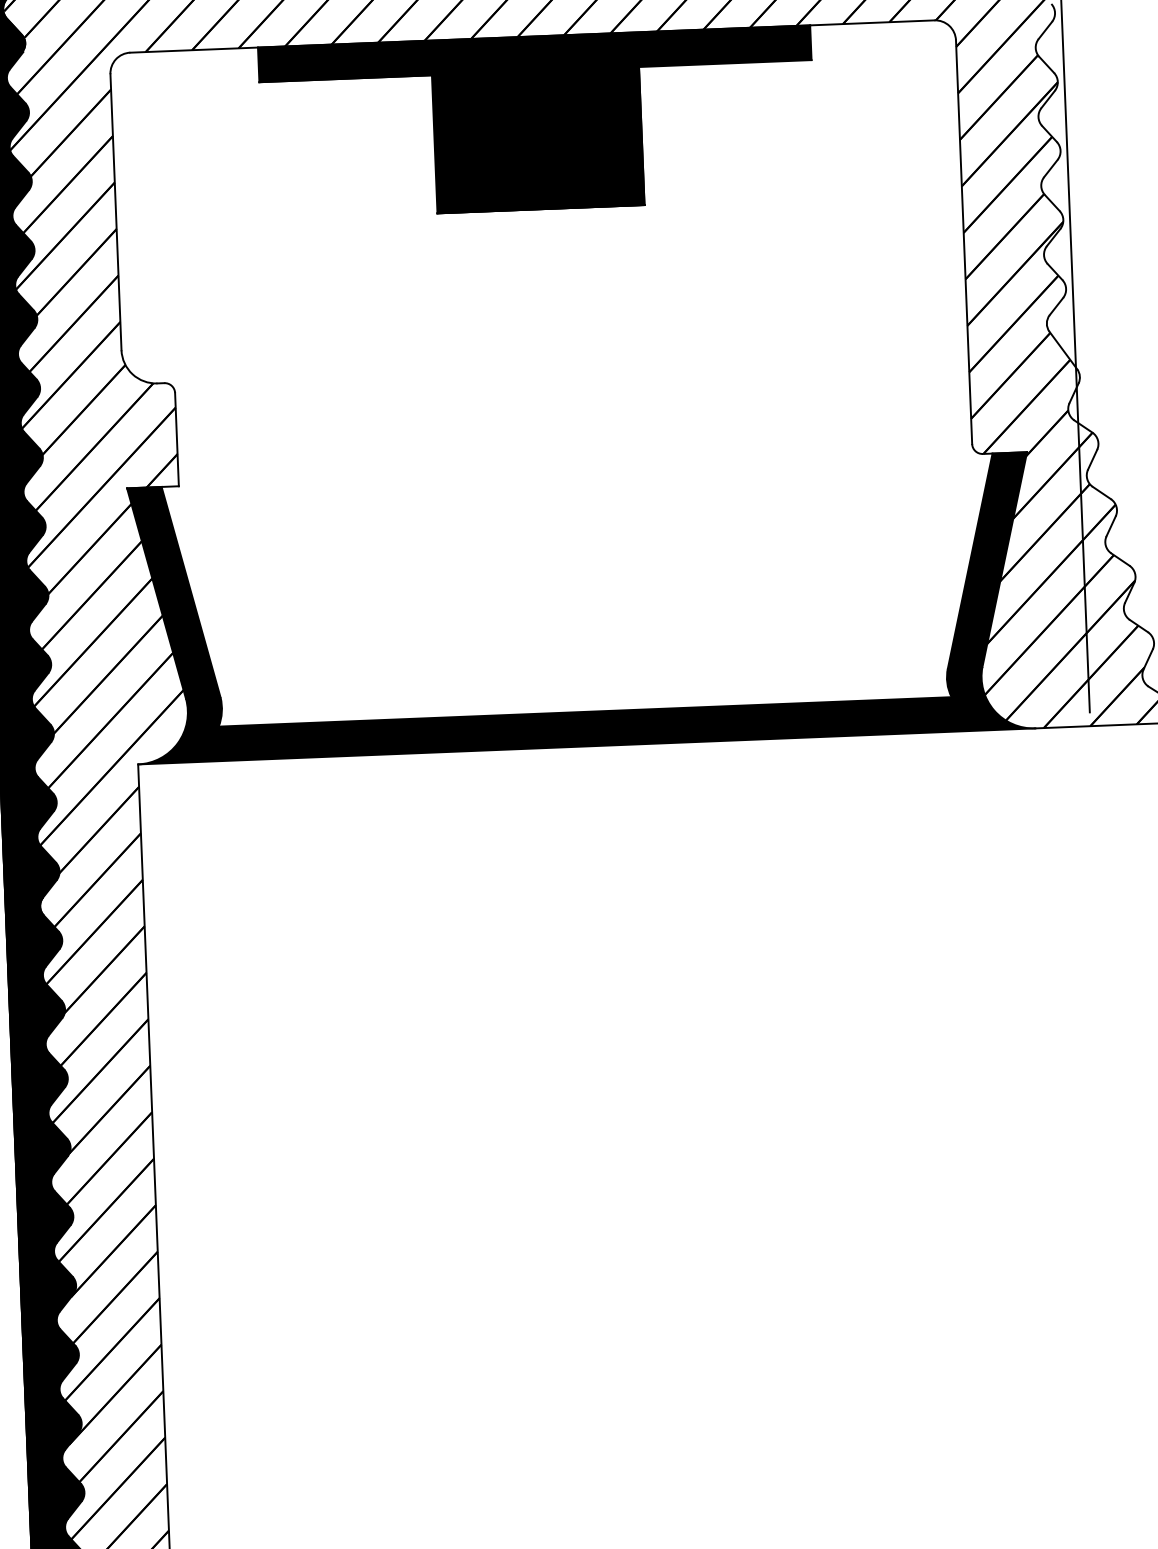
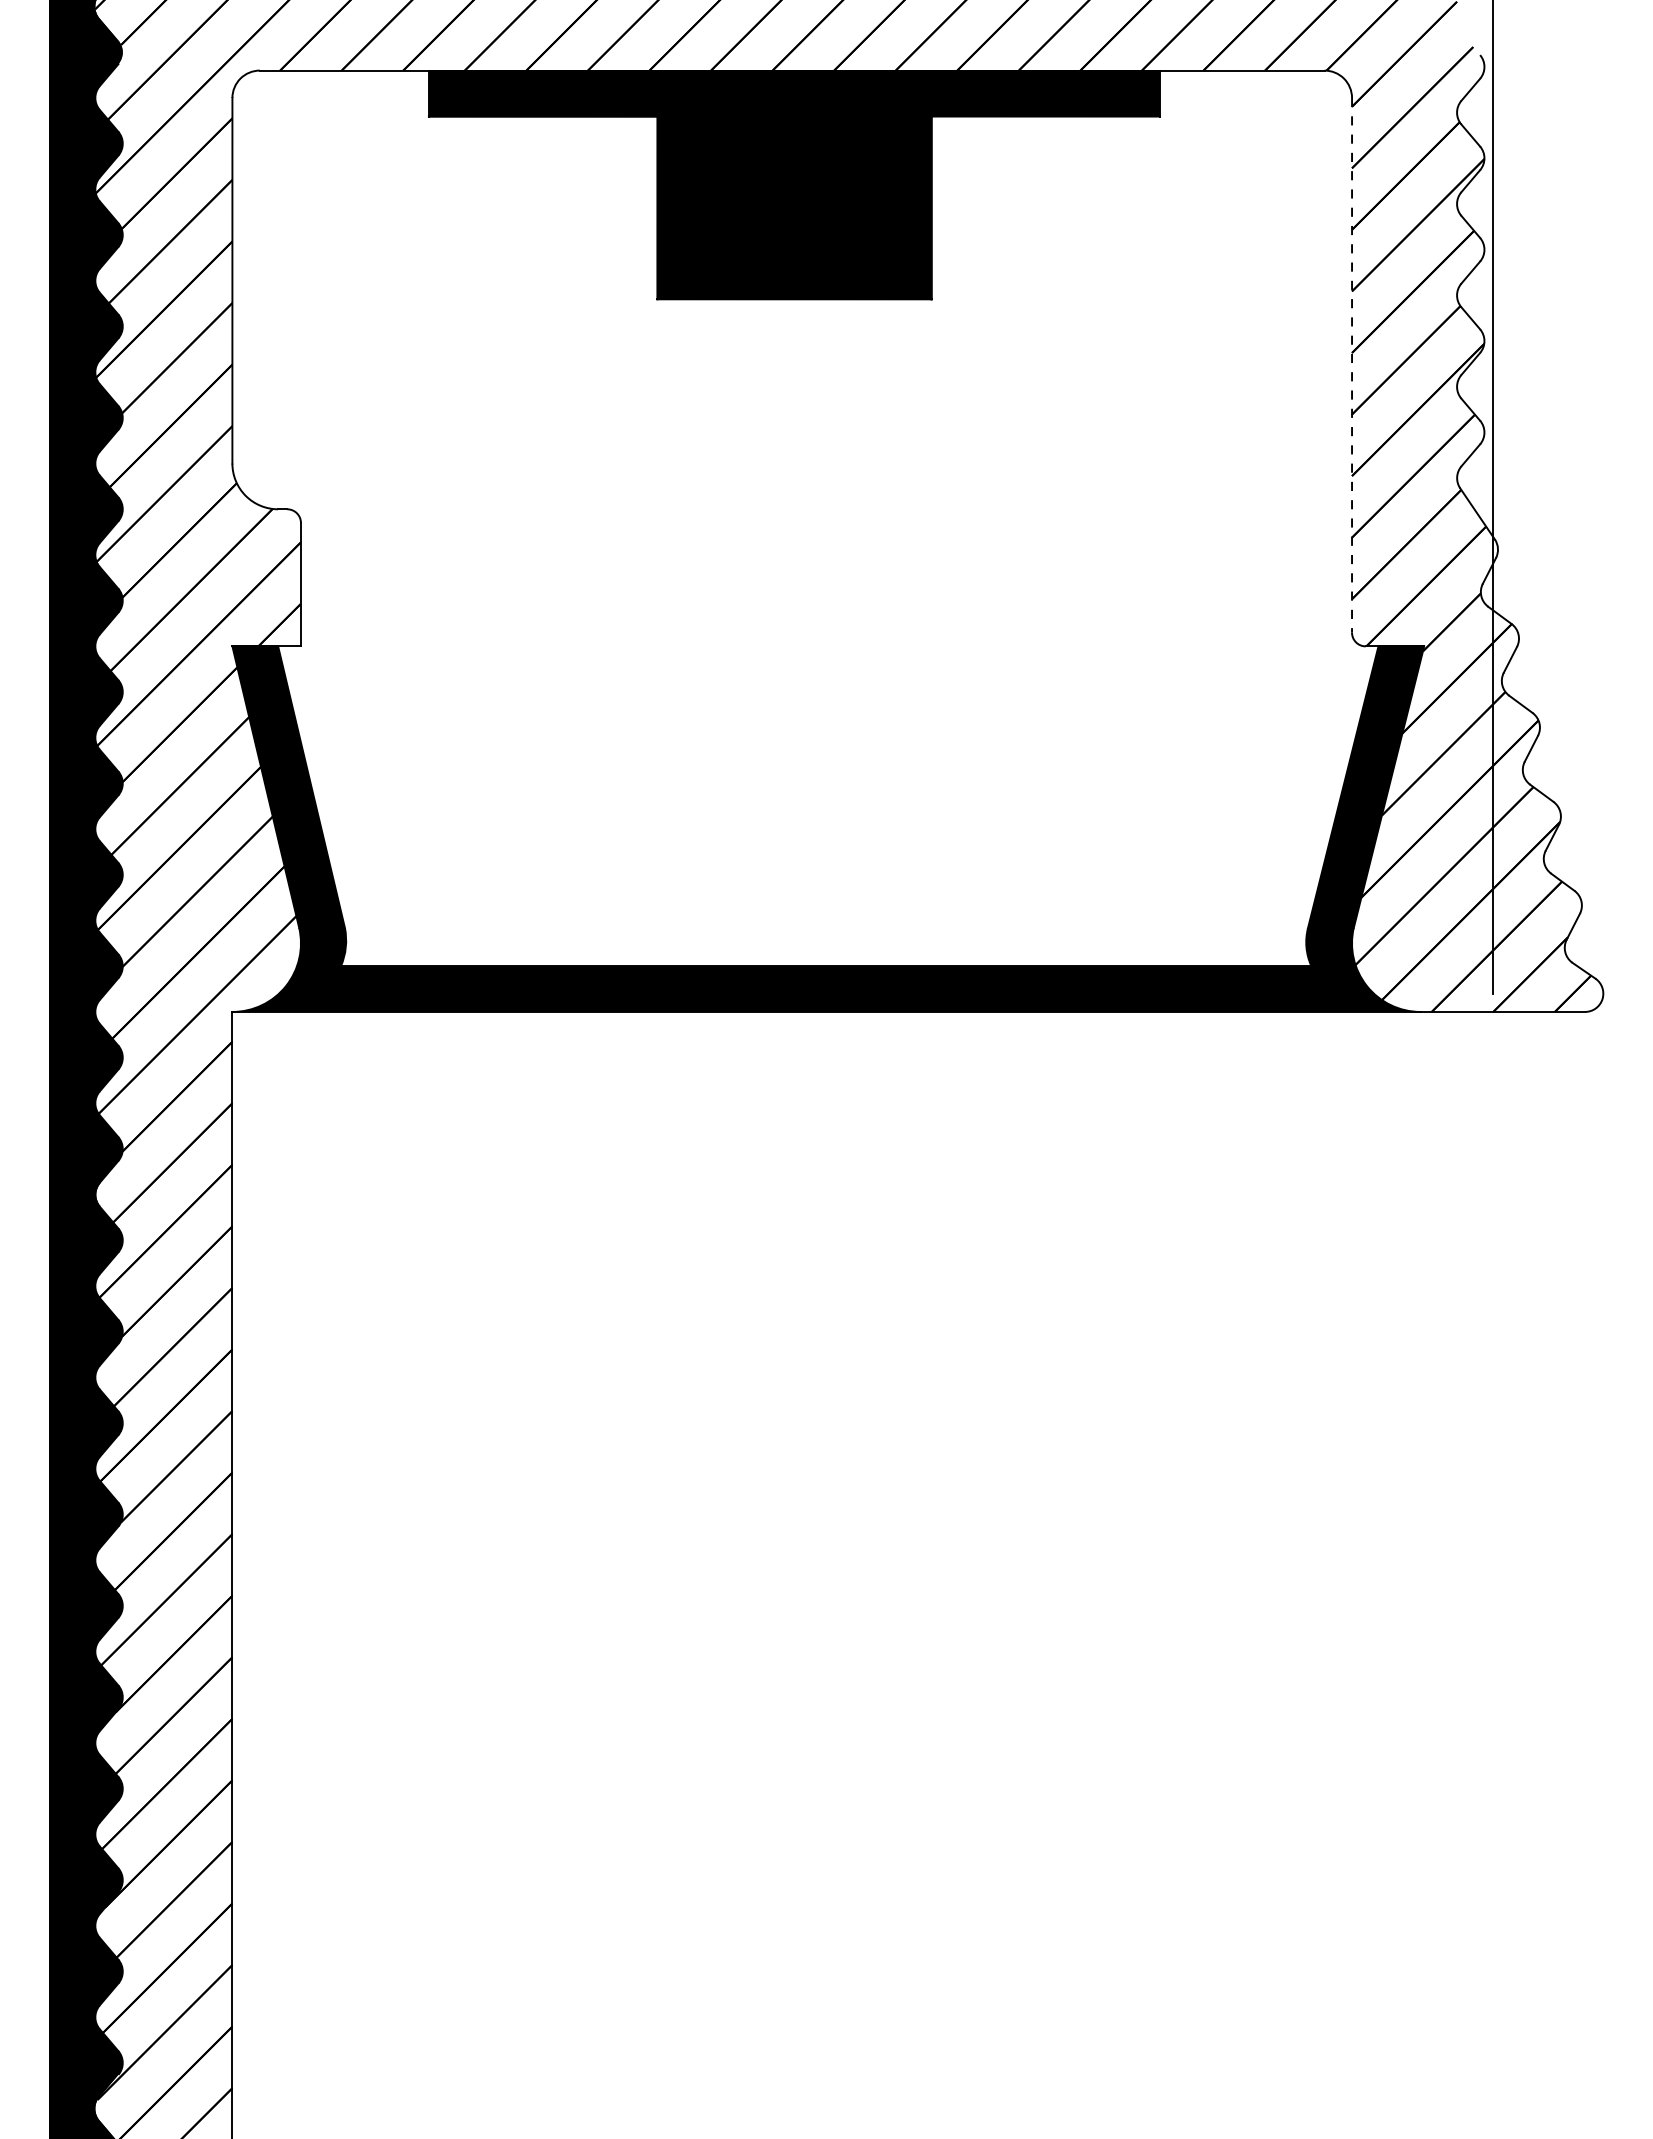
line: (964, 242) -> (1352, 365), solid -> dashed

